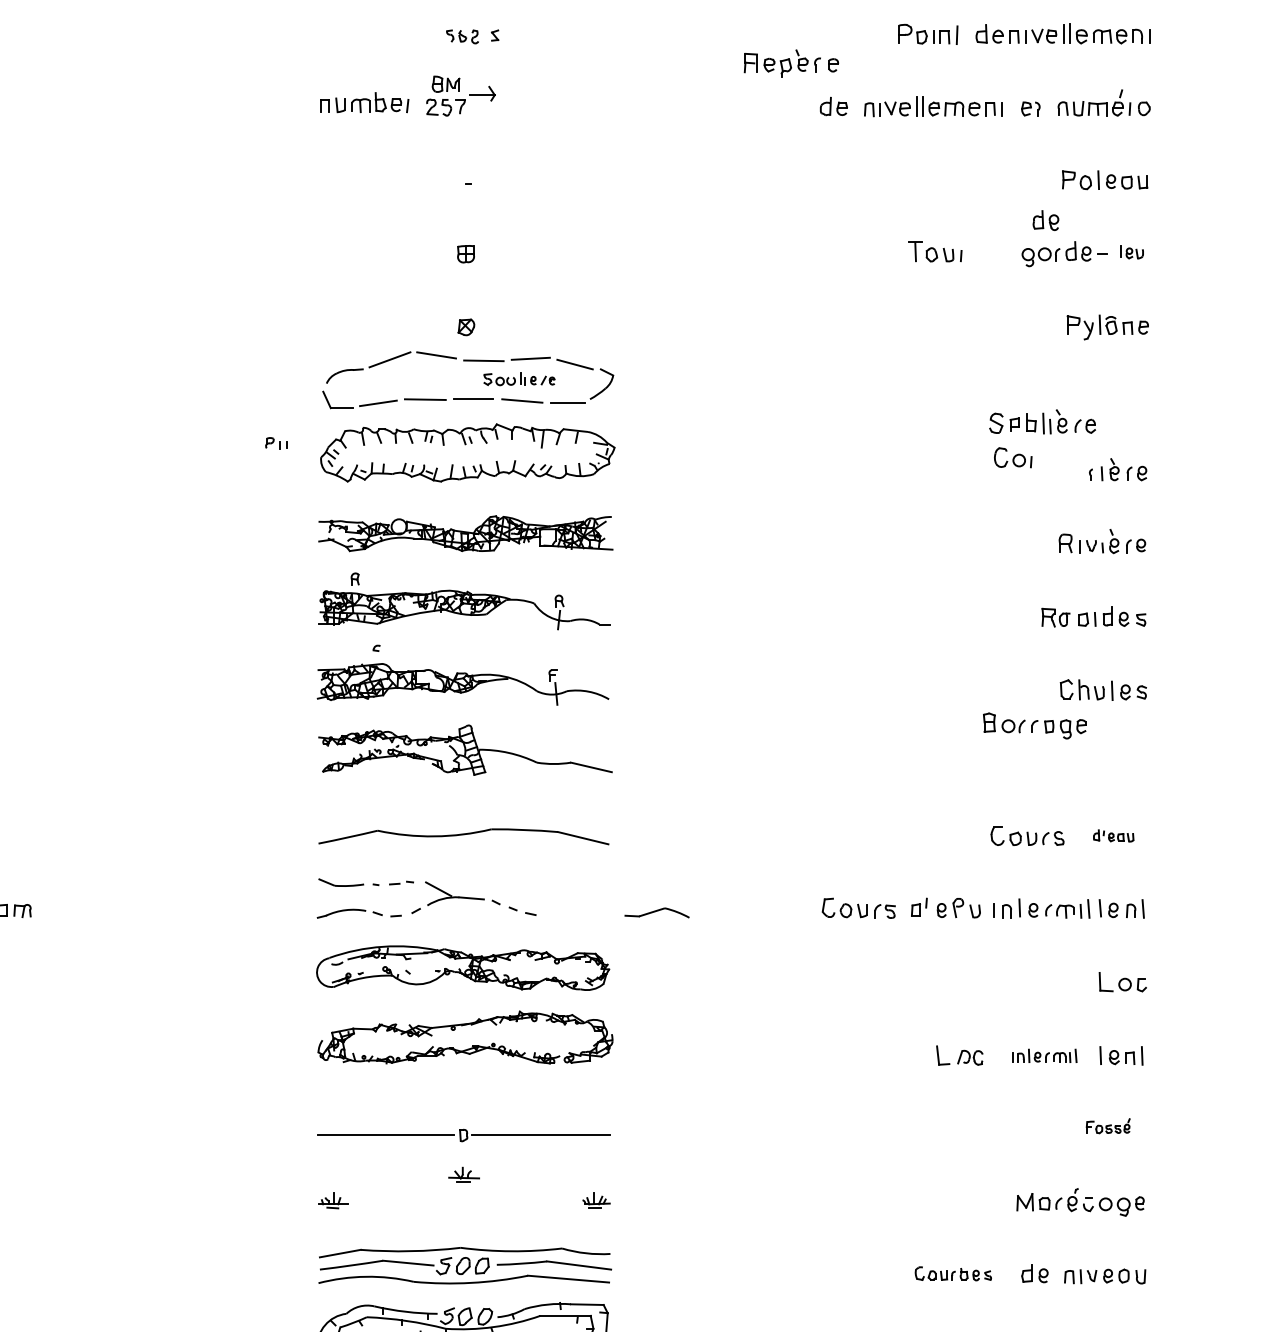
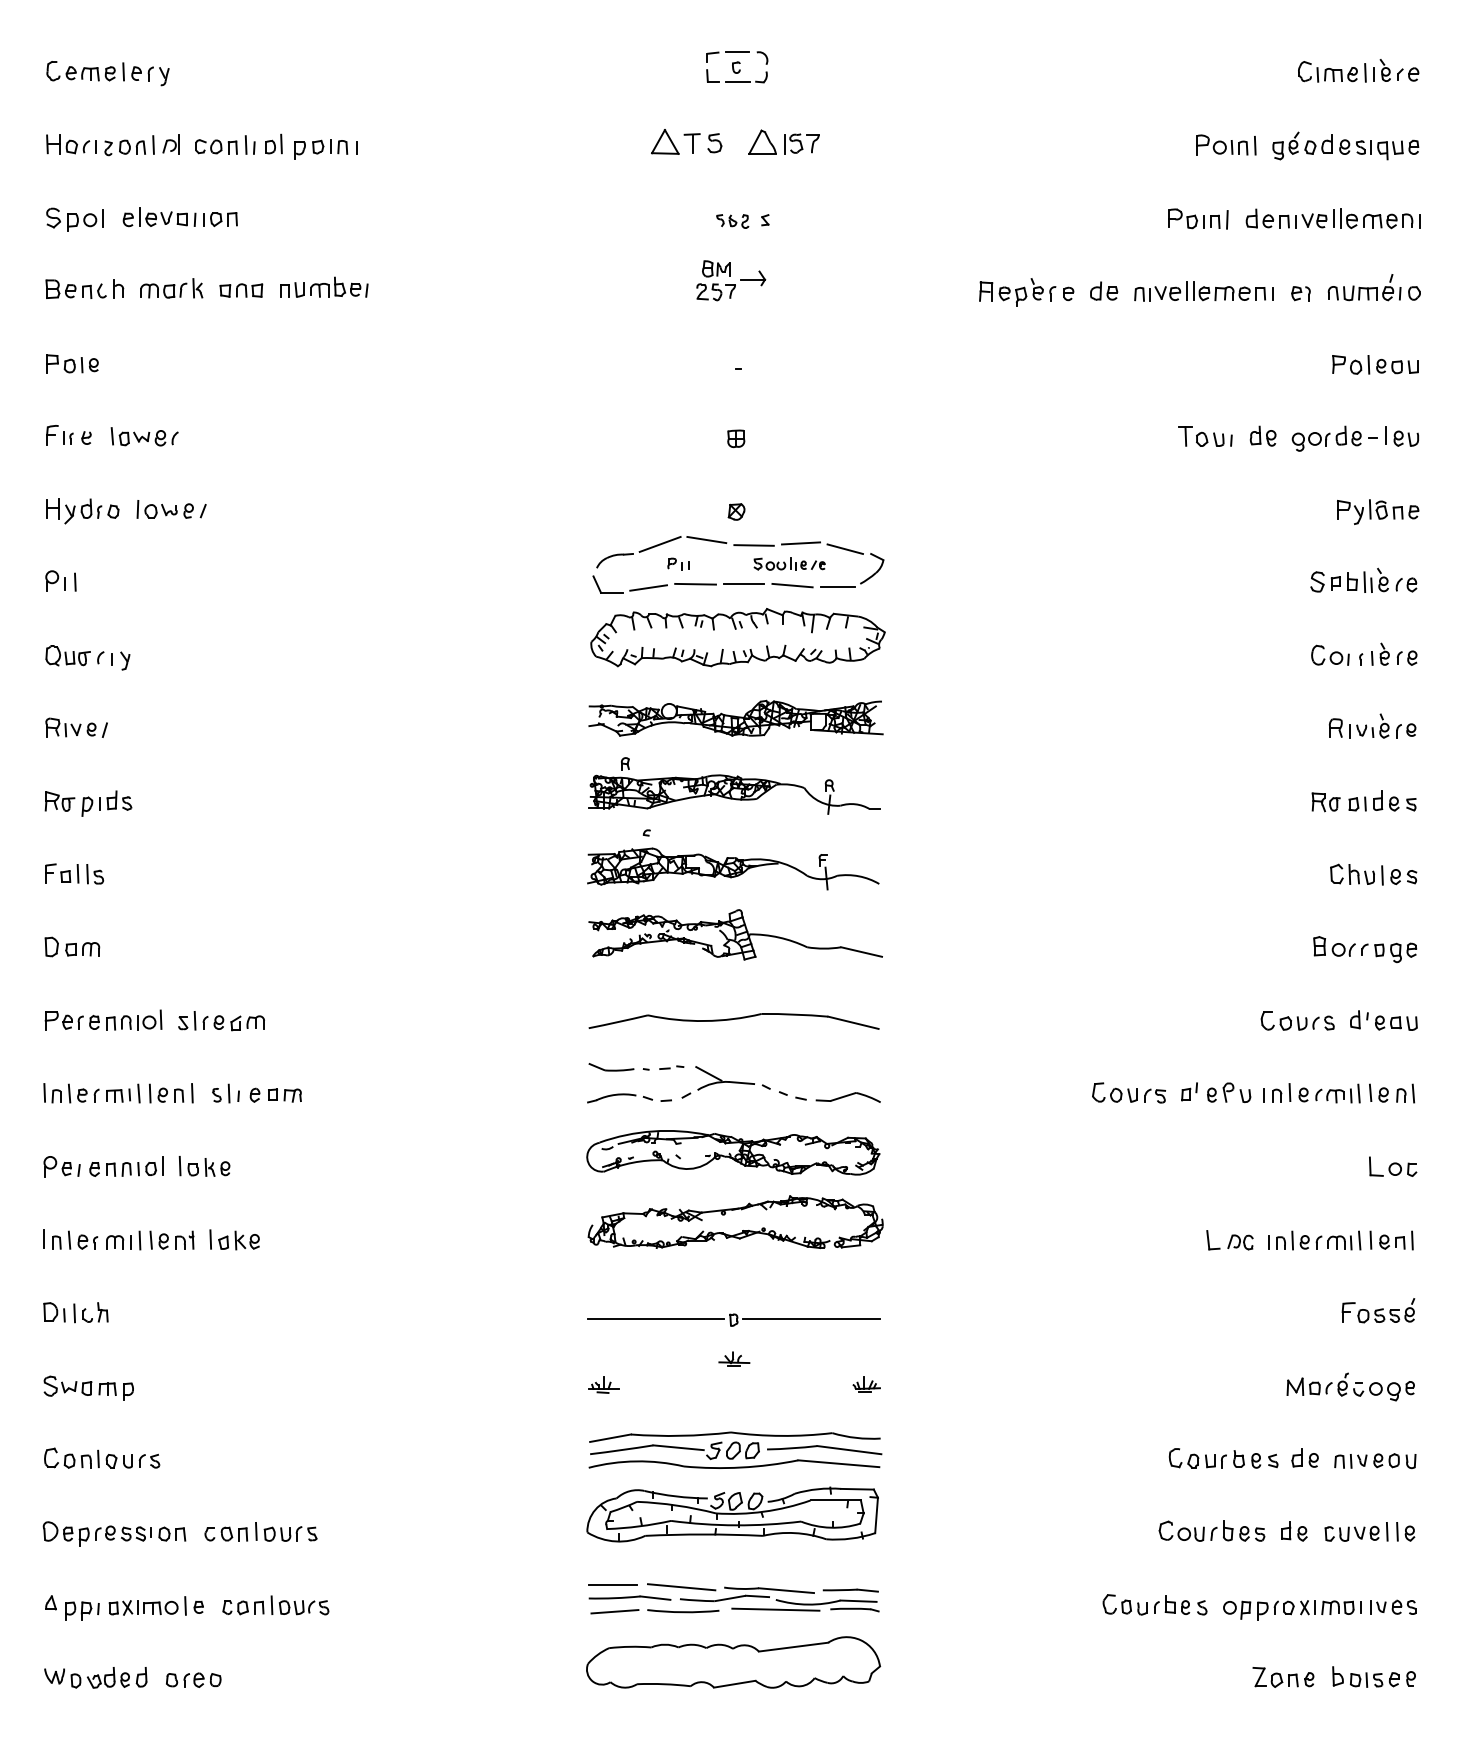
part: (791, 63) -> (1026, 292), moved
part: (365, 101) -> (324, 286), moved
part: (1045, 219) -> (1262, 435), moved
part: (1131, 251) -> (1401, 436), size x1.43
part: (1042, 420) -> (1363, 579), moved
part: (276, 442) -> (678, 563), moved
part: (1013, 456) -> (1330, 654), moved
part: (1035, 725) -> (1365, 949), moved
part: (1113, 835) -> (1383, 1020), size x1.67
part: (656, 912) -> (847, 1097), moved
part: (1044, 1055) -> (1314, 1240), size x1.43
part: (1108, 1125) -> (1378, 1310), size x1.67
part: (953, 1273) -> (1223, 1458), size x1.43

